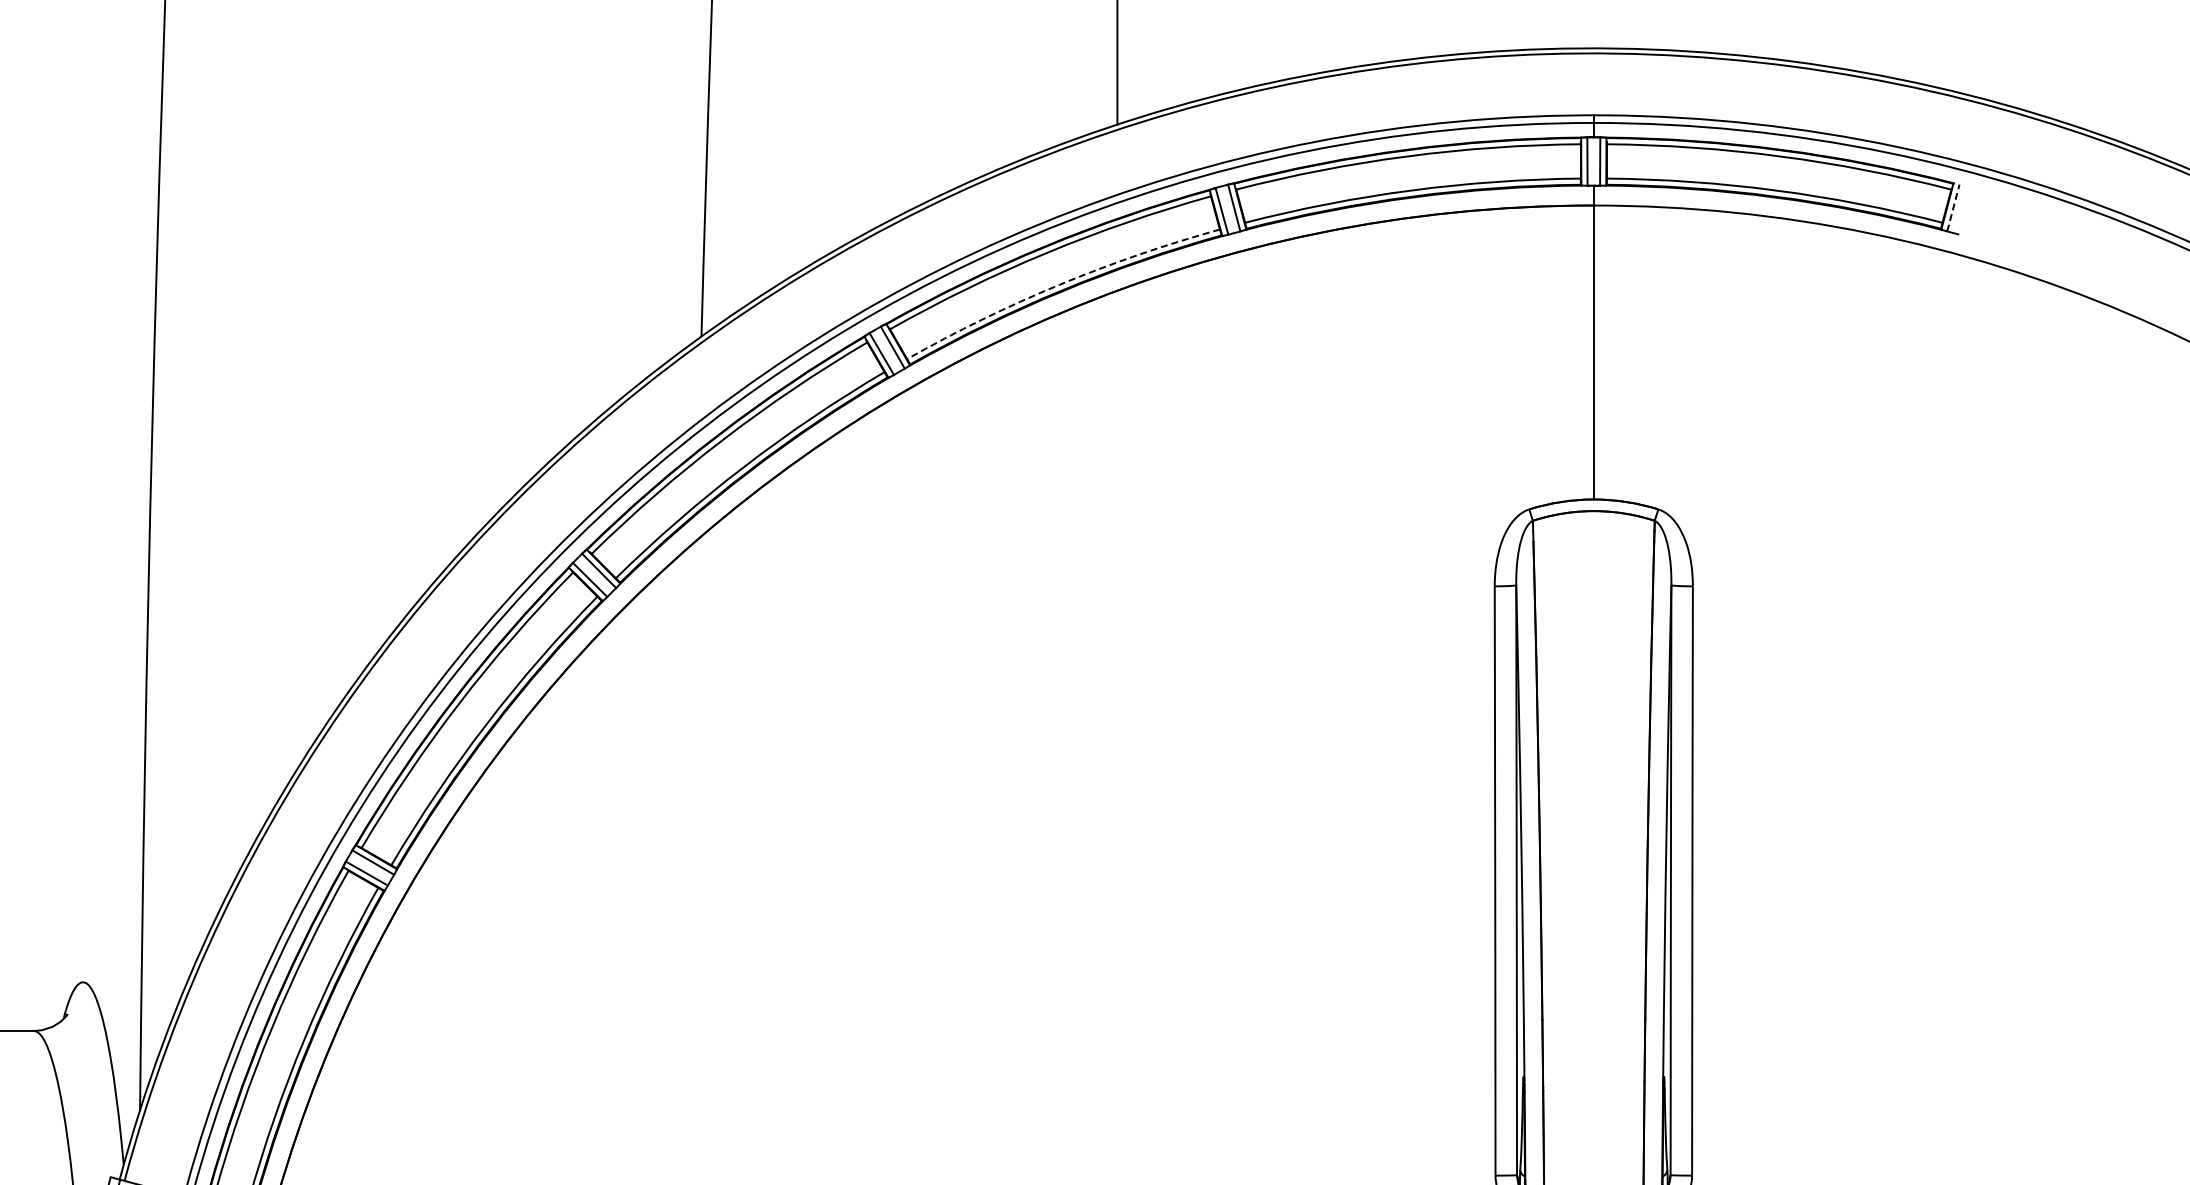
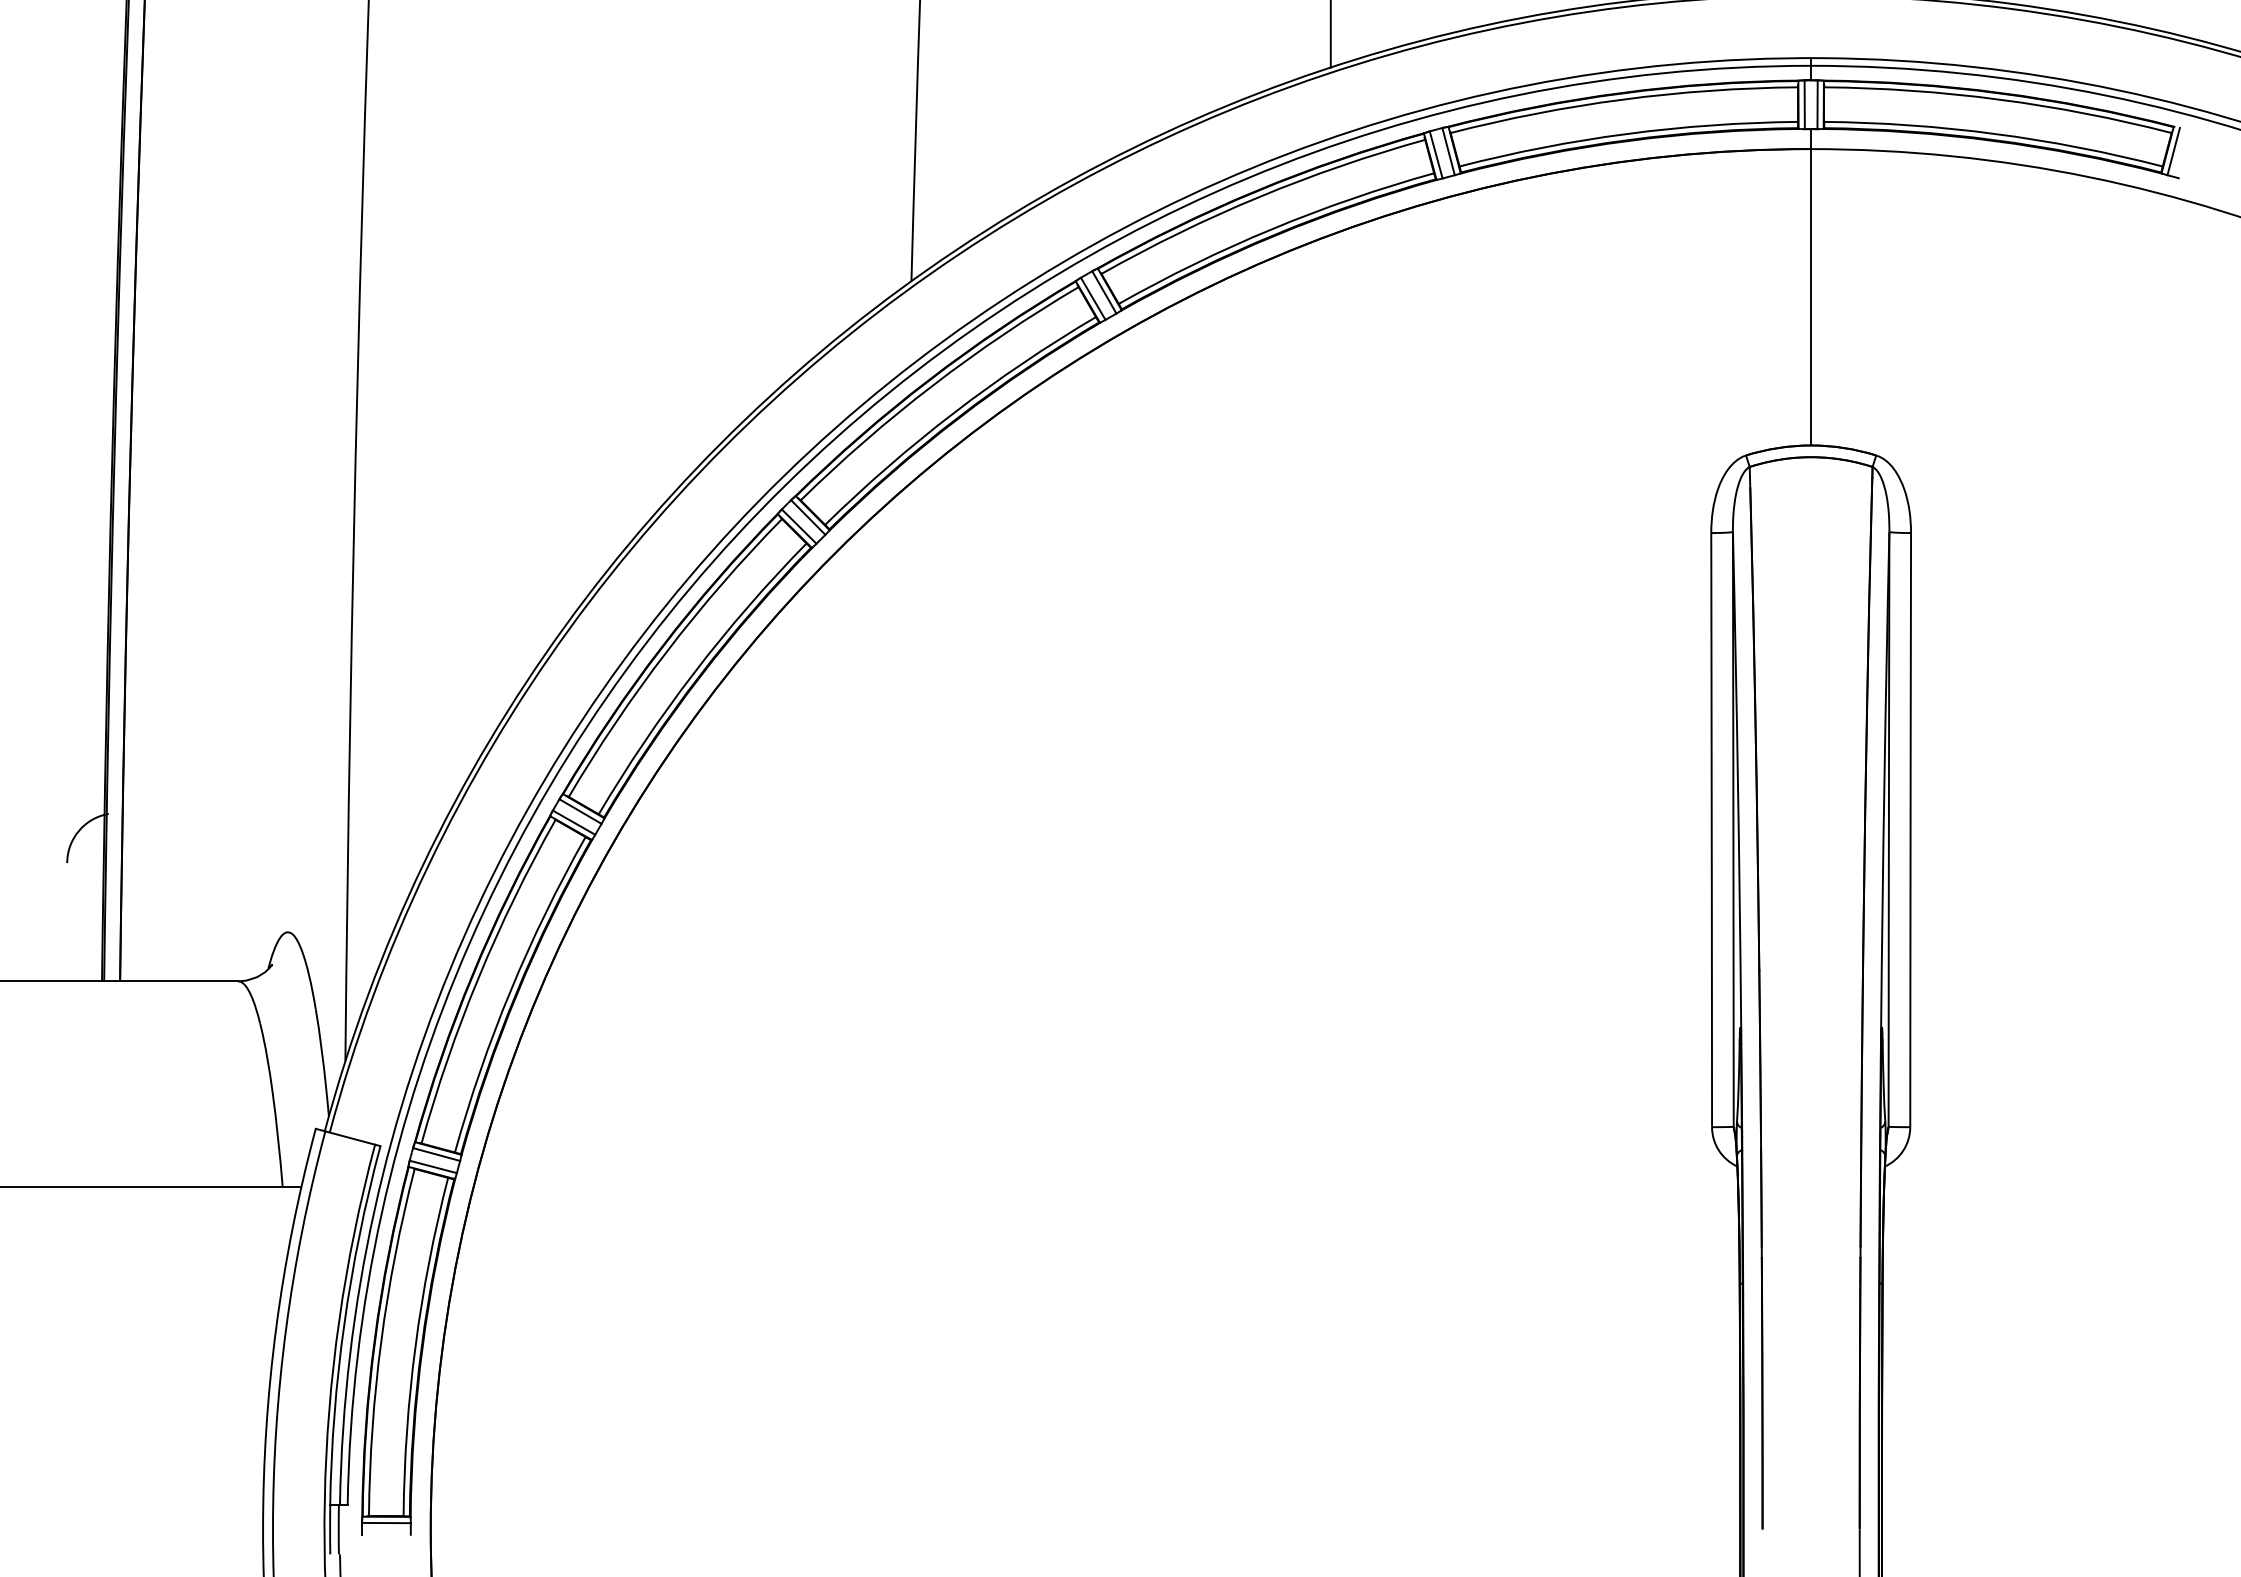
line: (1953, 207) -> (2173, 151), dashed -> solid
arc: (1059, 285) -> (1272, 229), dashed -> solid

